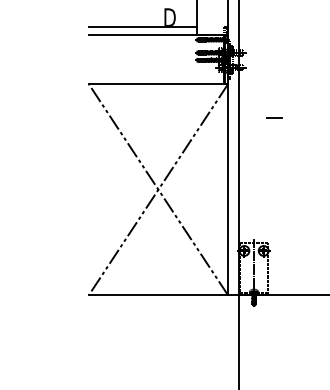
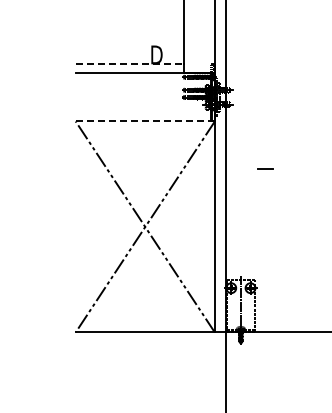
line: (142, 27) -> (129, 64), solid -> dashed
line: (158, 84) -> (145, 121), solid -> dashed
line: (274, 117) -> (265, 168), moved

